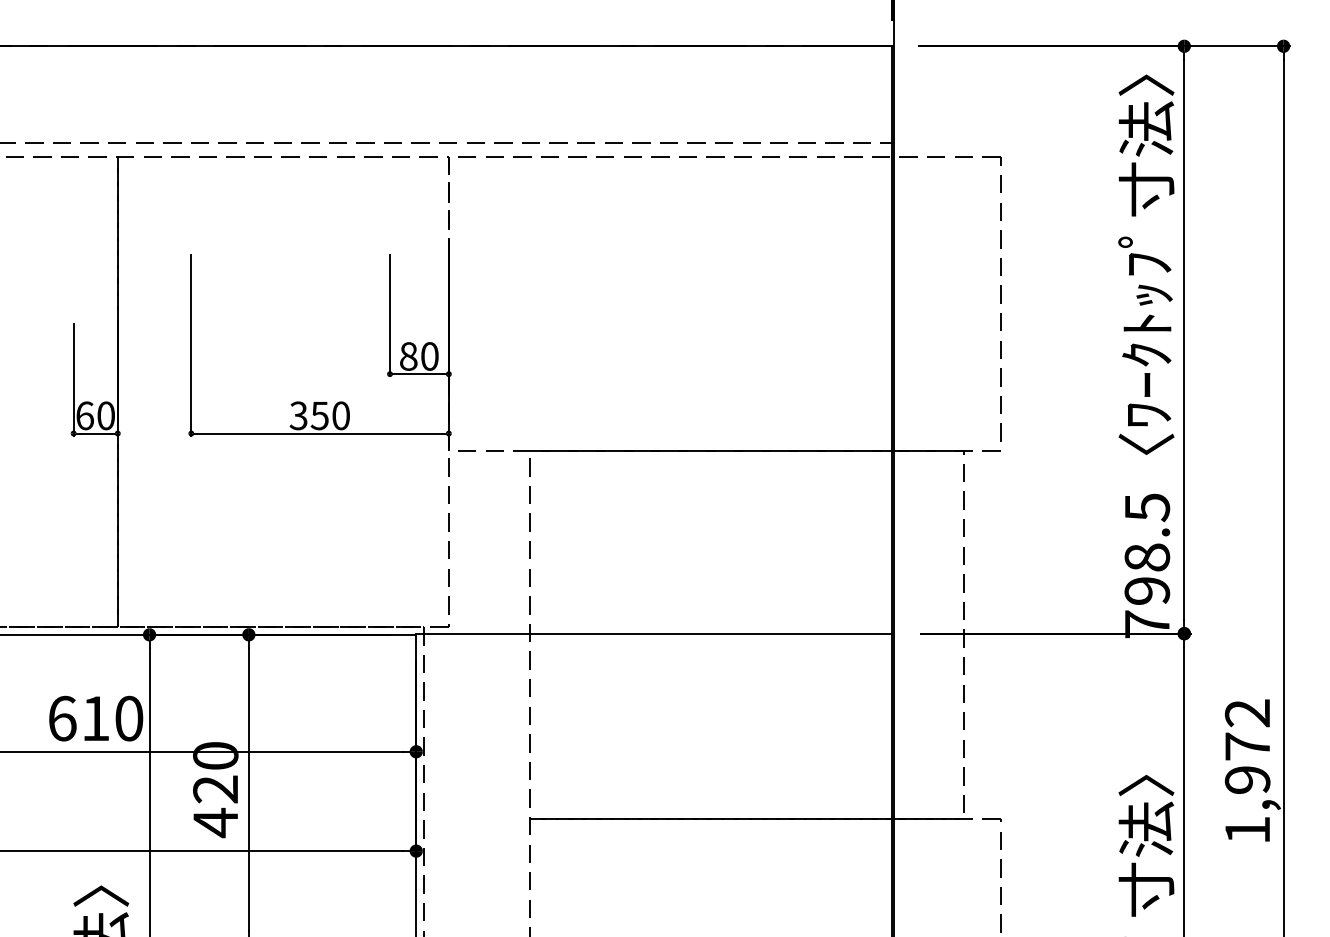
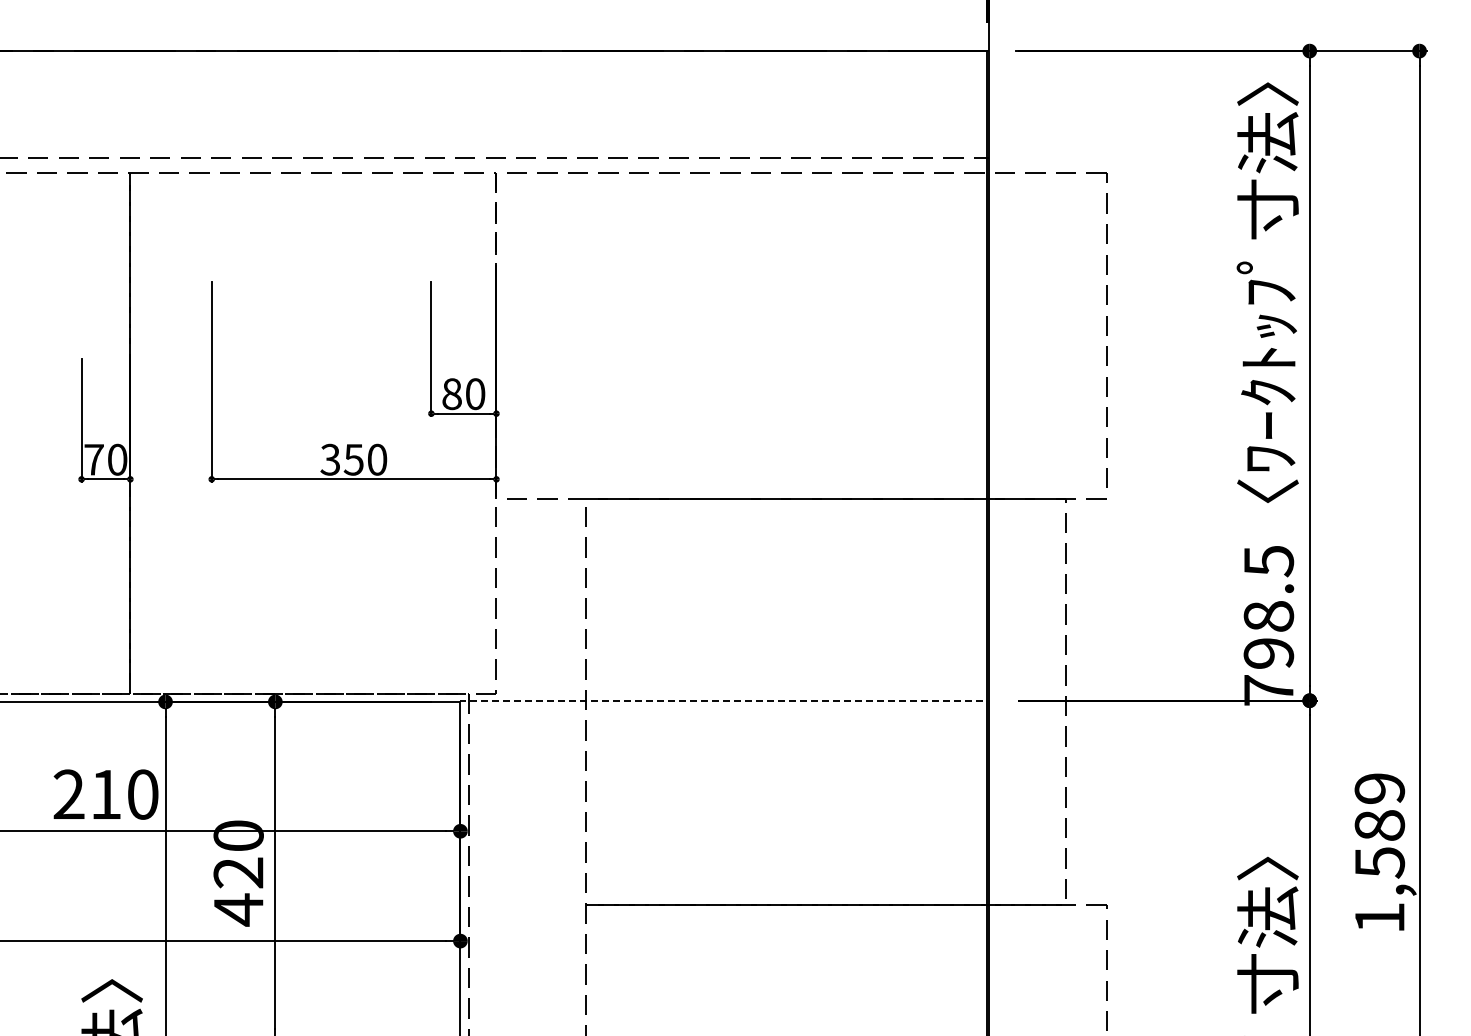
text: (85, 415) -> (94, 459), 60 -> 70
line: (653, 633) -> (722, 700), solid -> dashed
text: (61, 718) -> (68, 794), 610 -> 210
text: (1247, 746) -> (1379, 825), 1,972 -> 1,589

